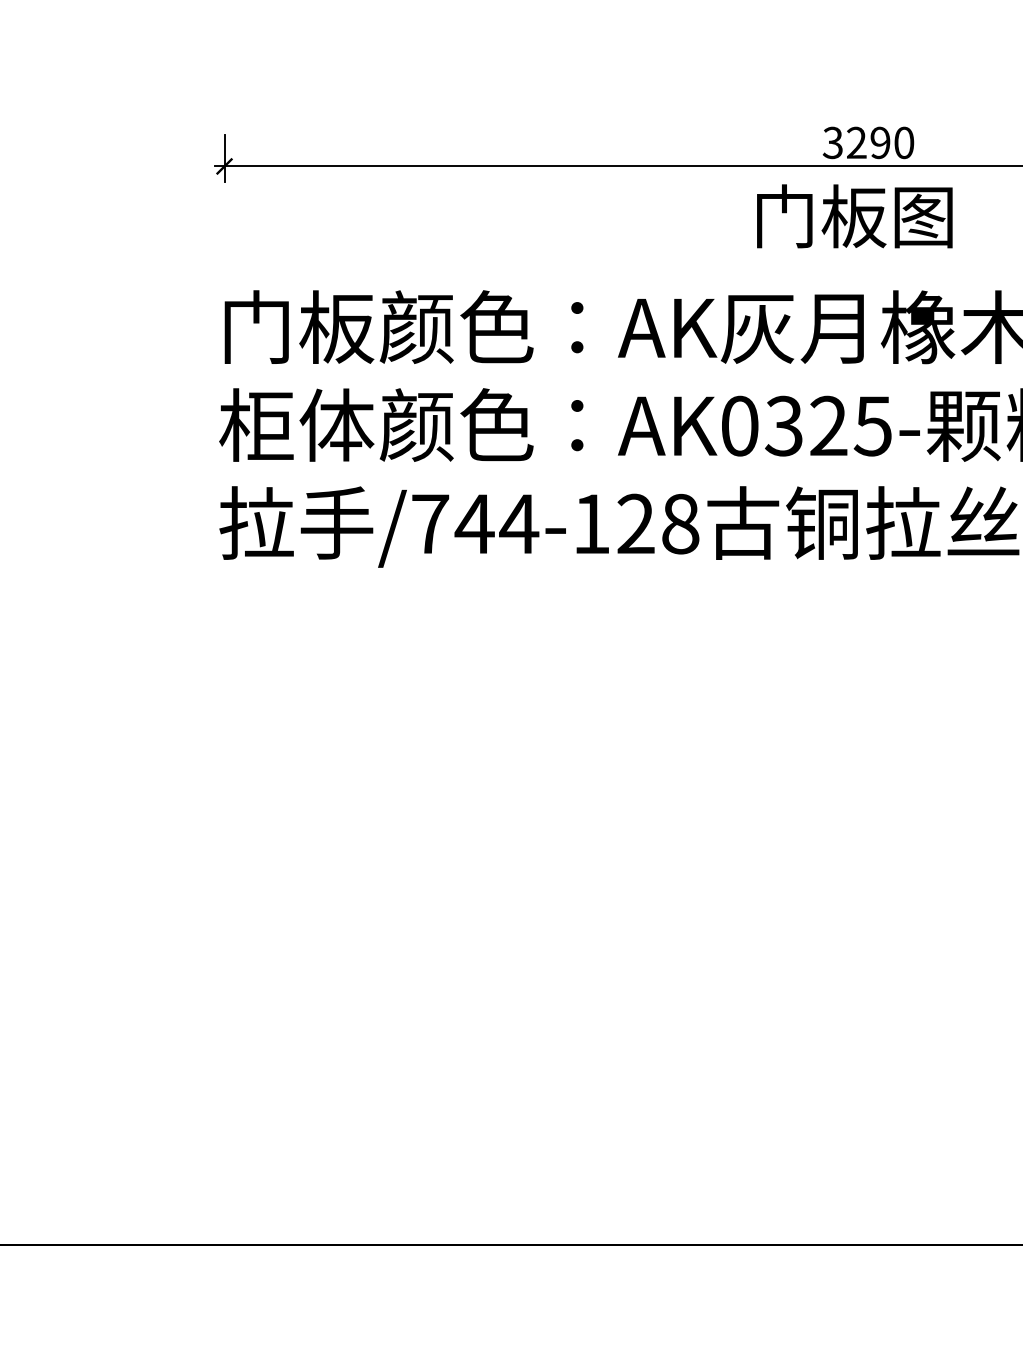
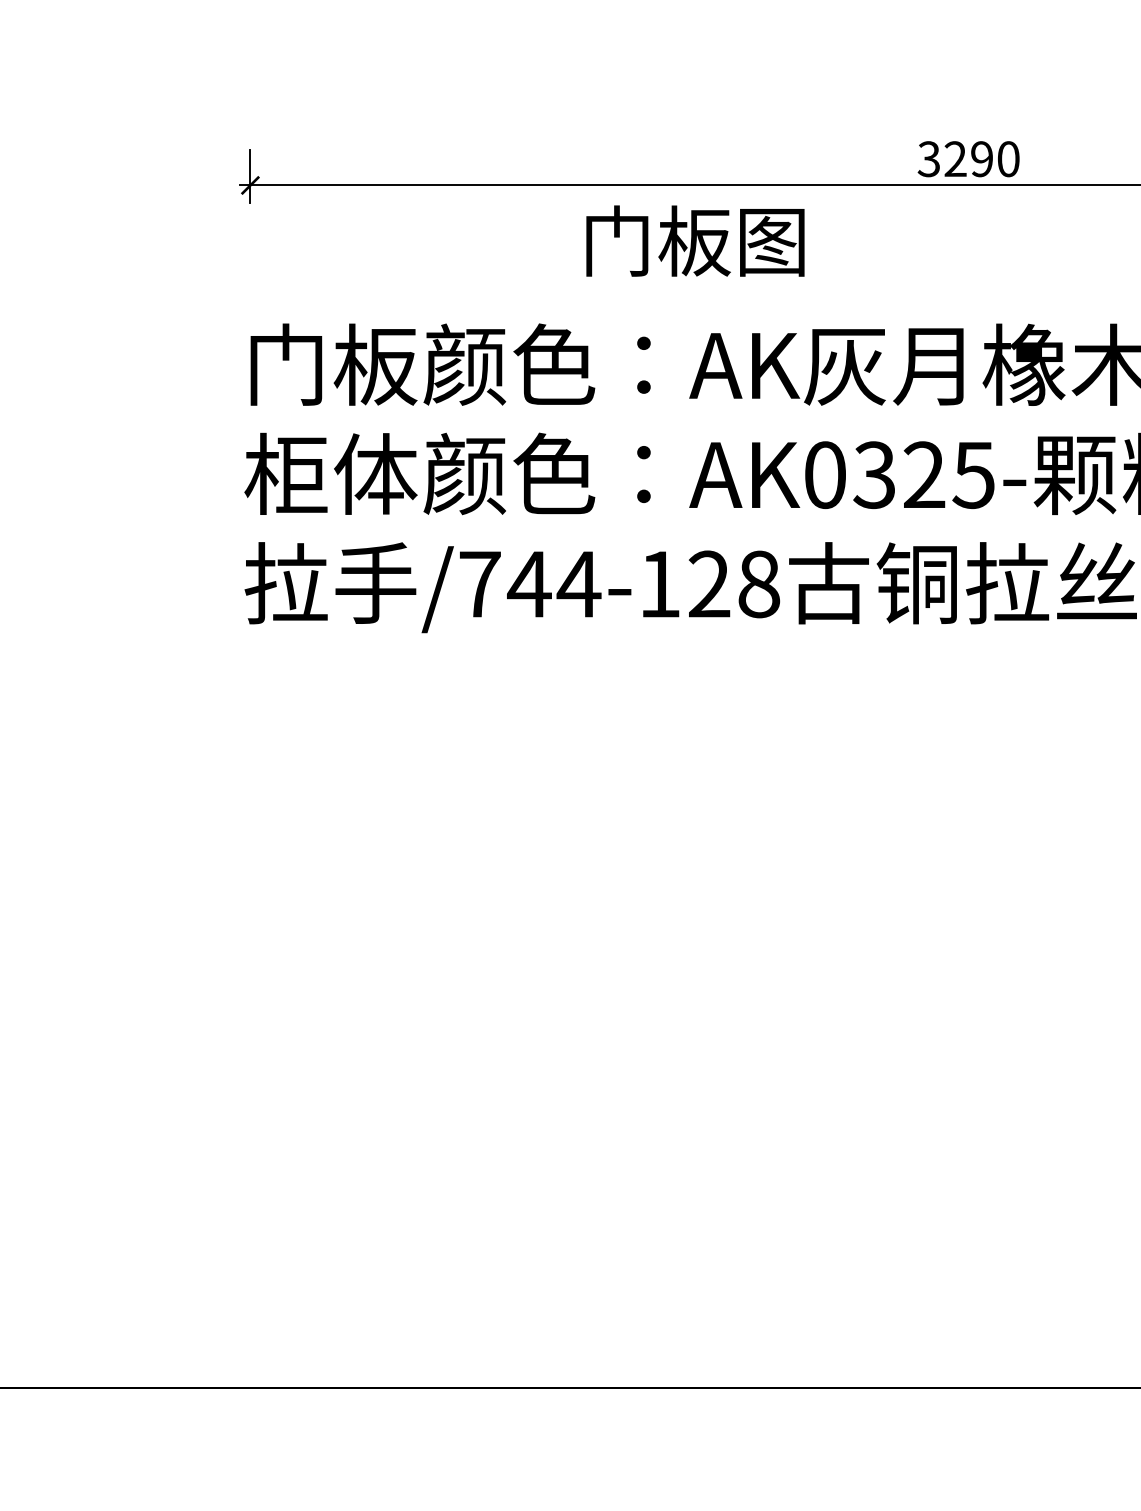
text: (854, 215) -> (695, 240), moved

